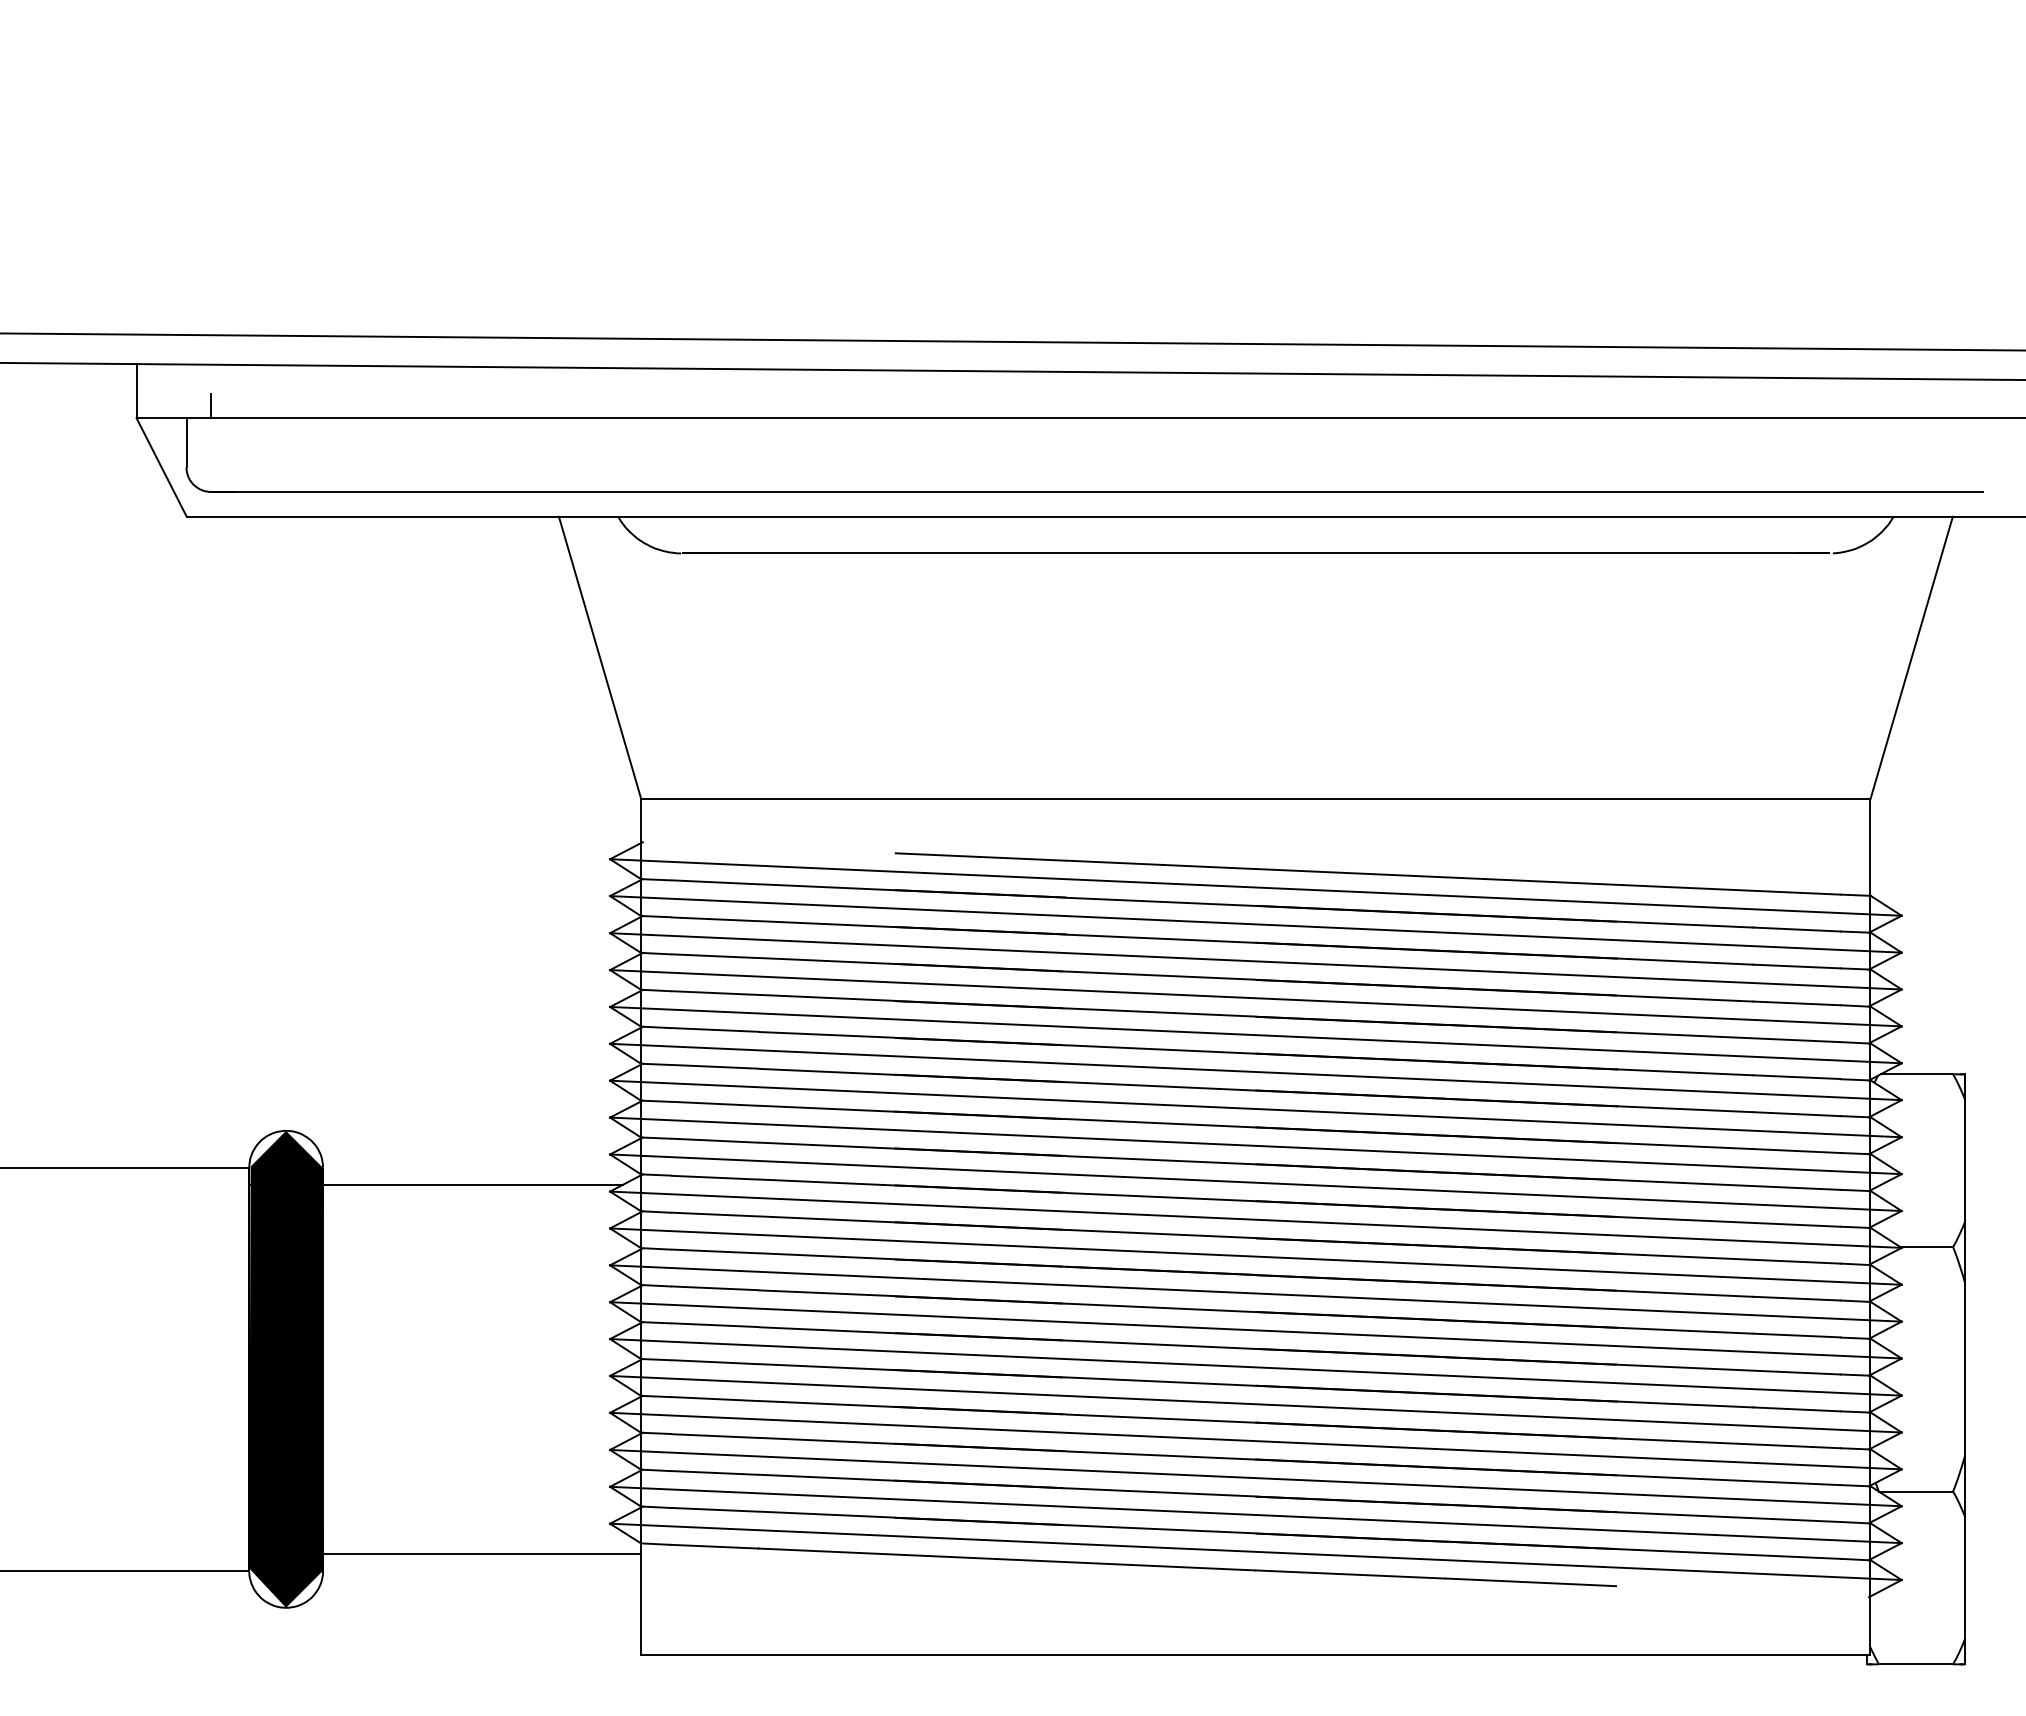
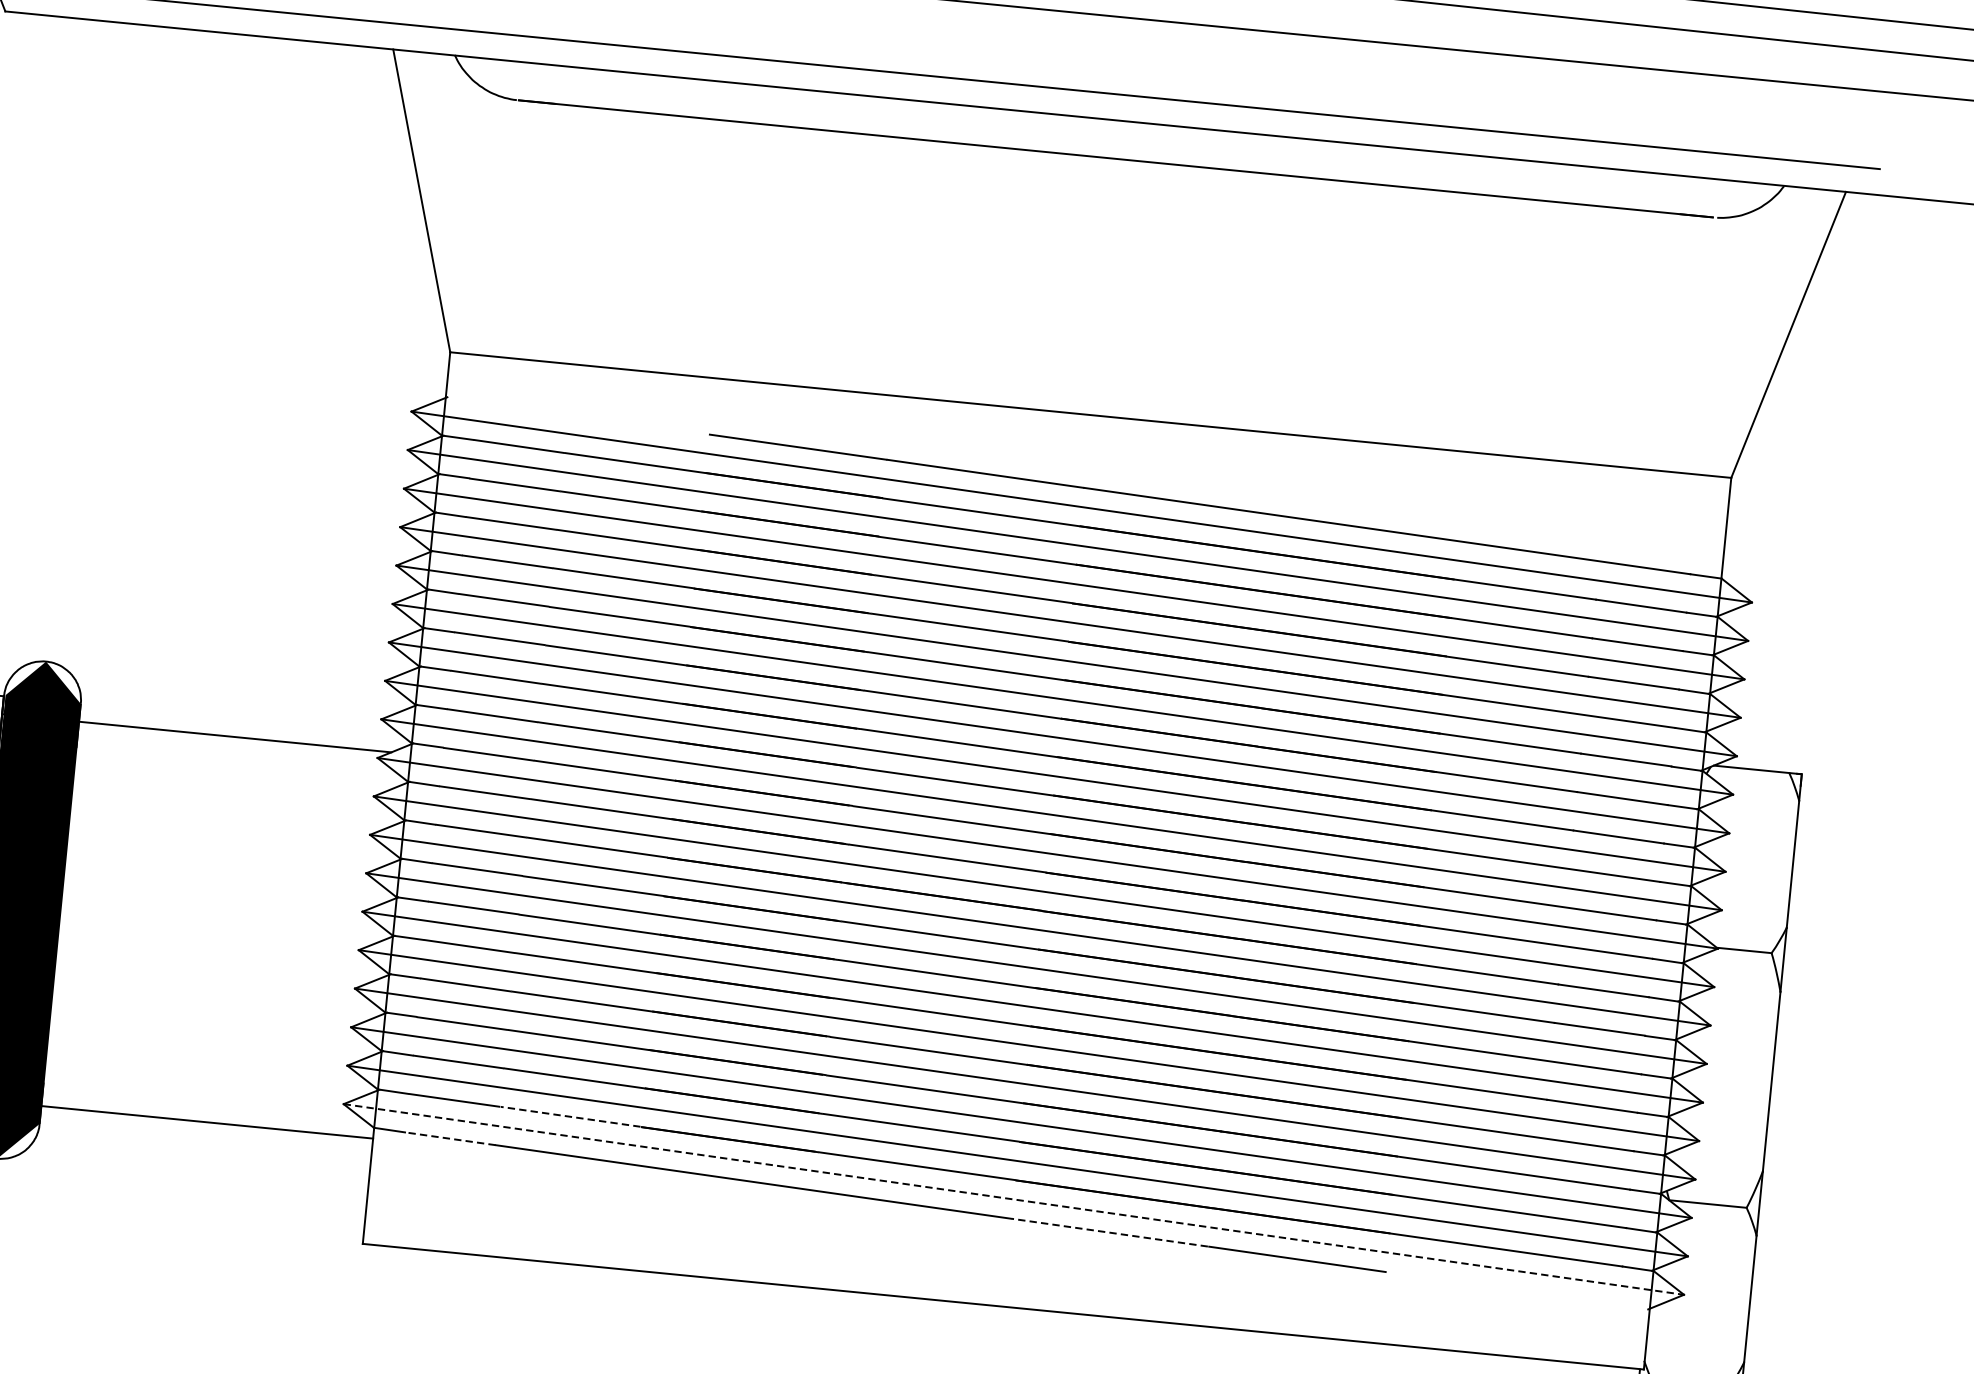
line: (826, 1514) -> (570, 1116), solid -> dashed
line: (714, 1546) -> (450, 1138), solid -> dashed
line: (1256, 1551) -> (1014, 1199), solid -> dashed
line: (1349, 1574) -> (1109, 1232), solid -> dashed

